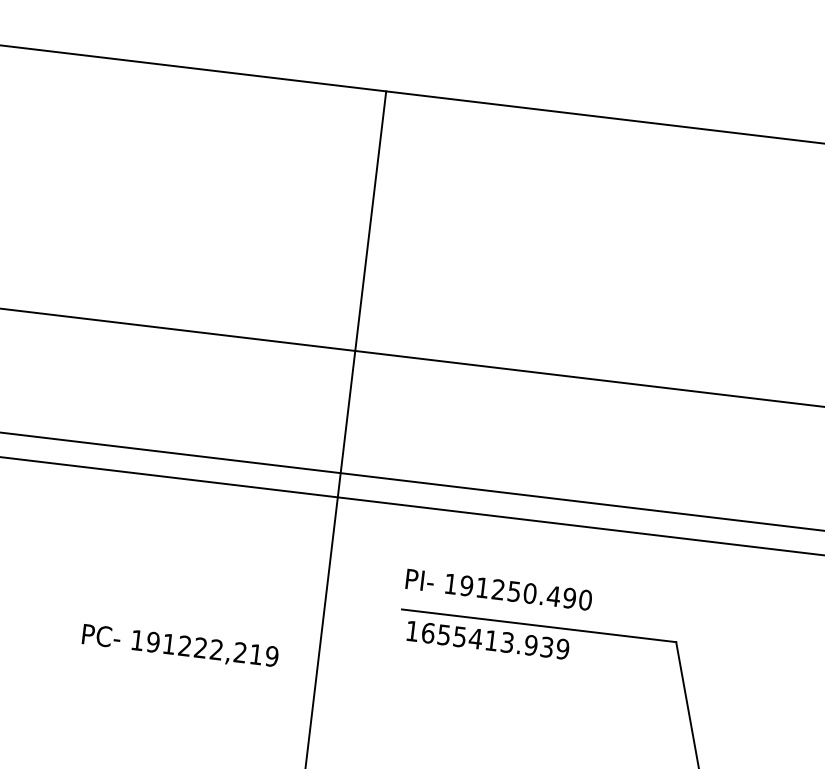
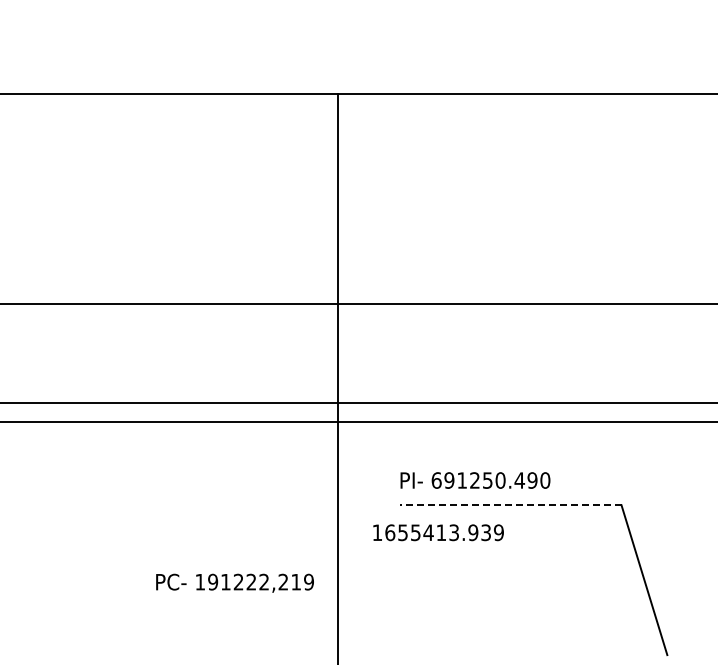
text: (450, 584) -> (436, 480), 191250.490 -> 691250.490
line: (538, 625) -> (510, 505), solid -> dashed
text: (488, 639) -> (438, 532), moved
text: (179, 645) -> (234, 582), moved

